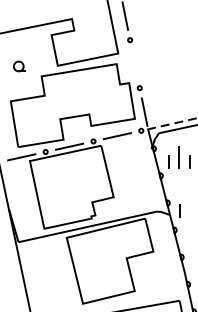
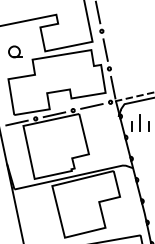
line: (134, 63) -> (105, 49), added
part: (19, 66) -> (15, 51), size x1.43
line: (179, 210) -> (140, 164), removed

